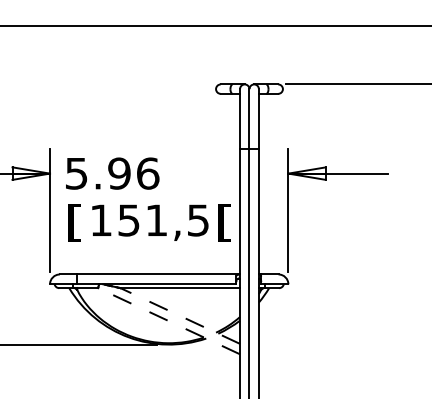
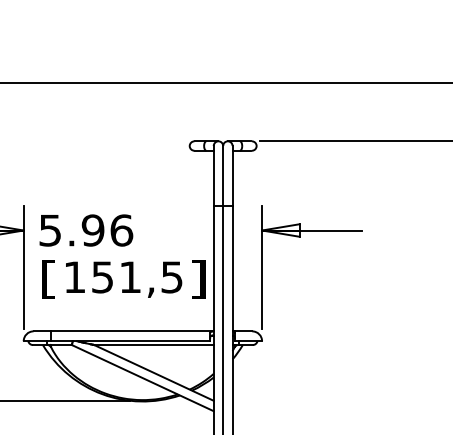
text: (224, 222) -> (198, 279), [ -> ]
line: (179, 315) -> (153, 372), dashed -> solid
line: (168, 320) -> (142, 377), dashed -> solid

